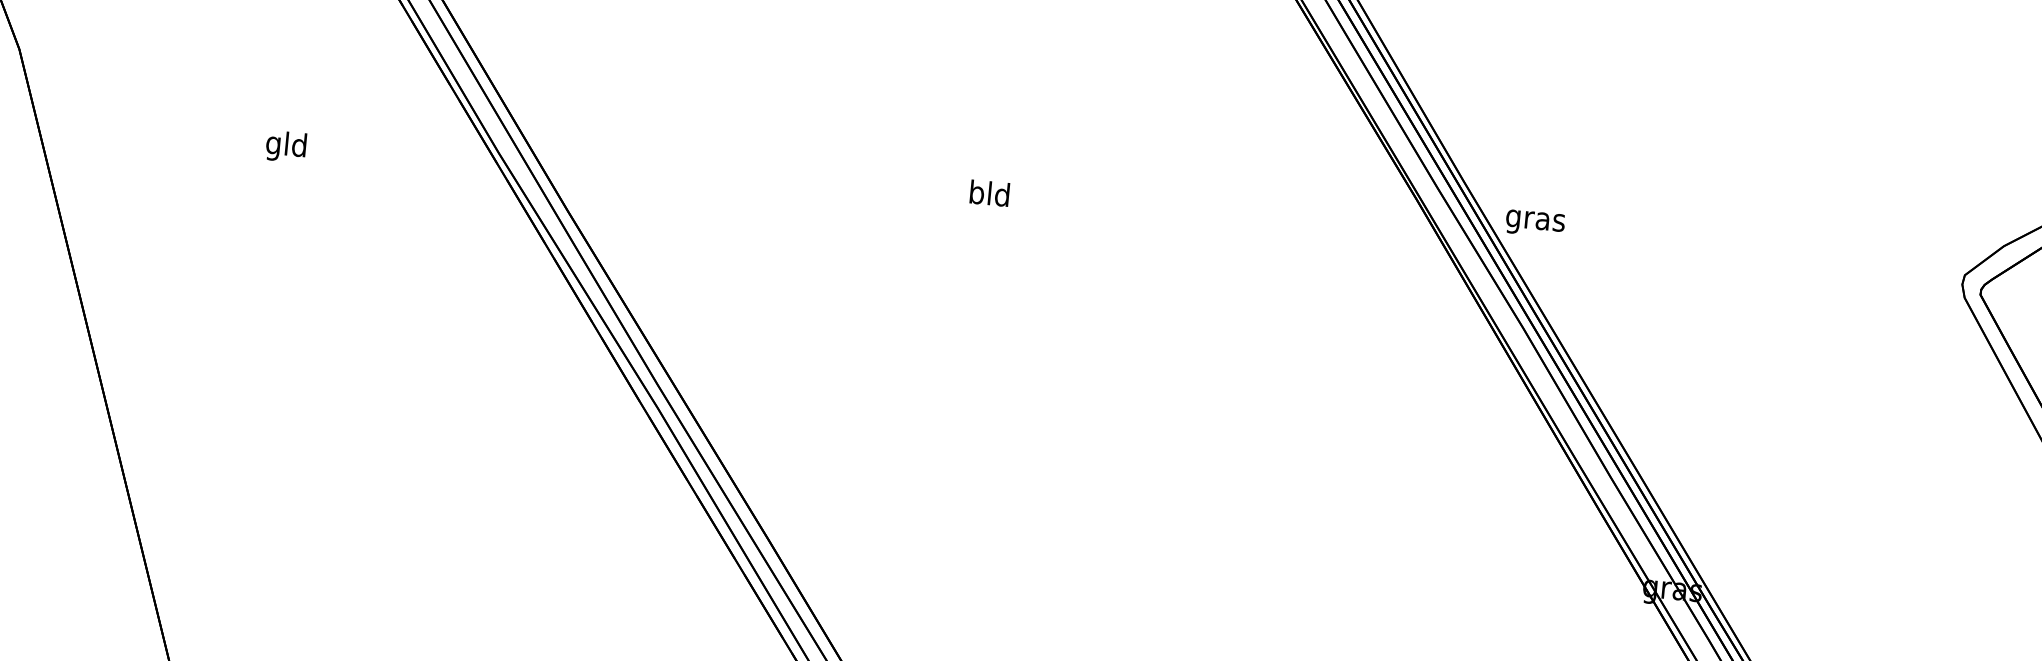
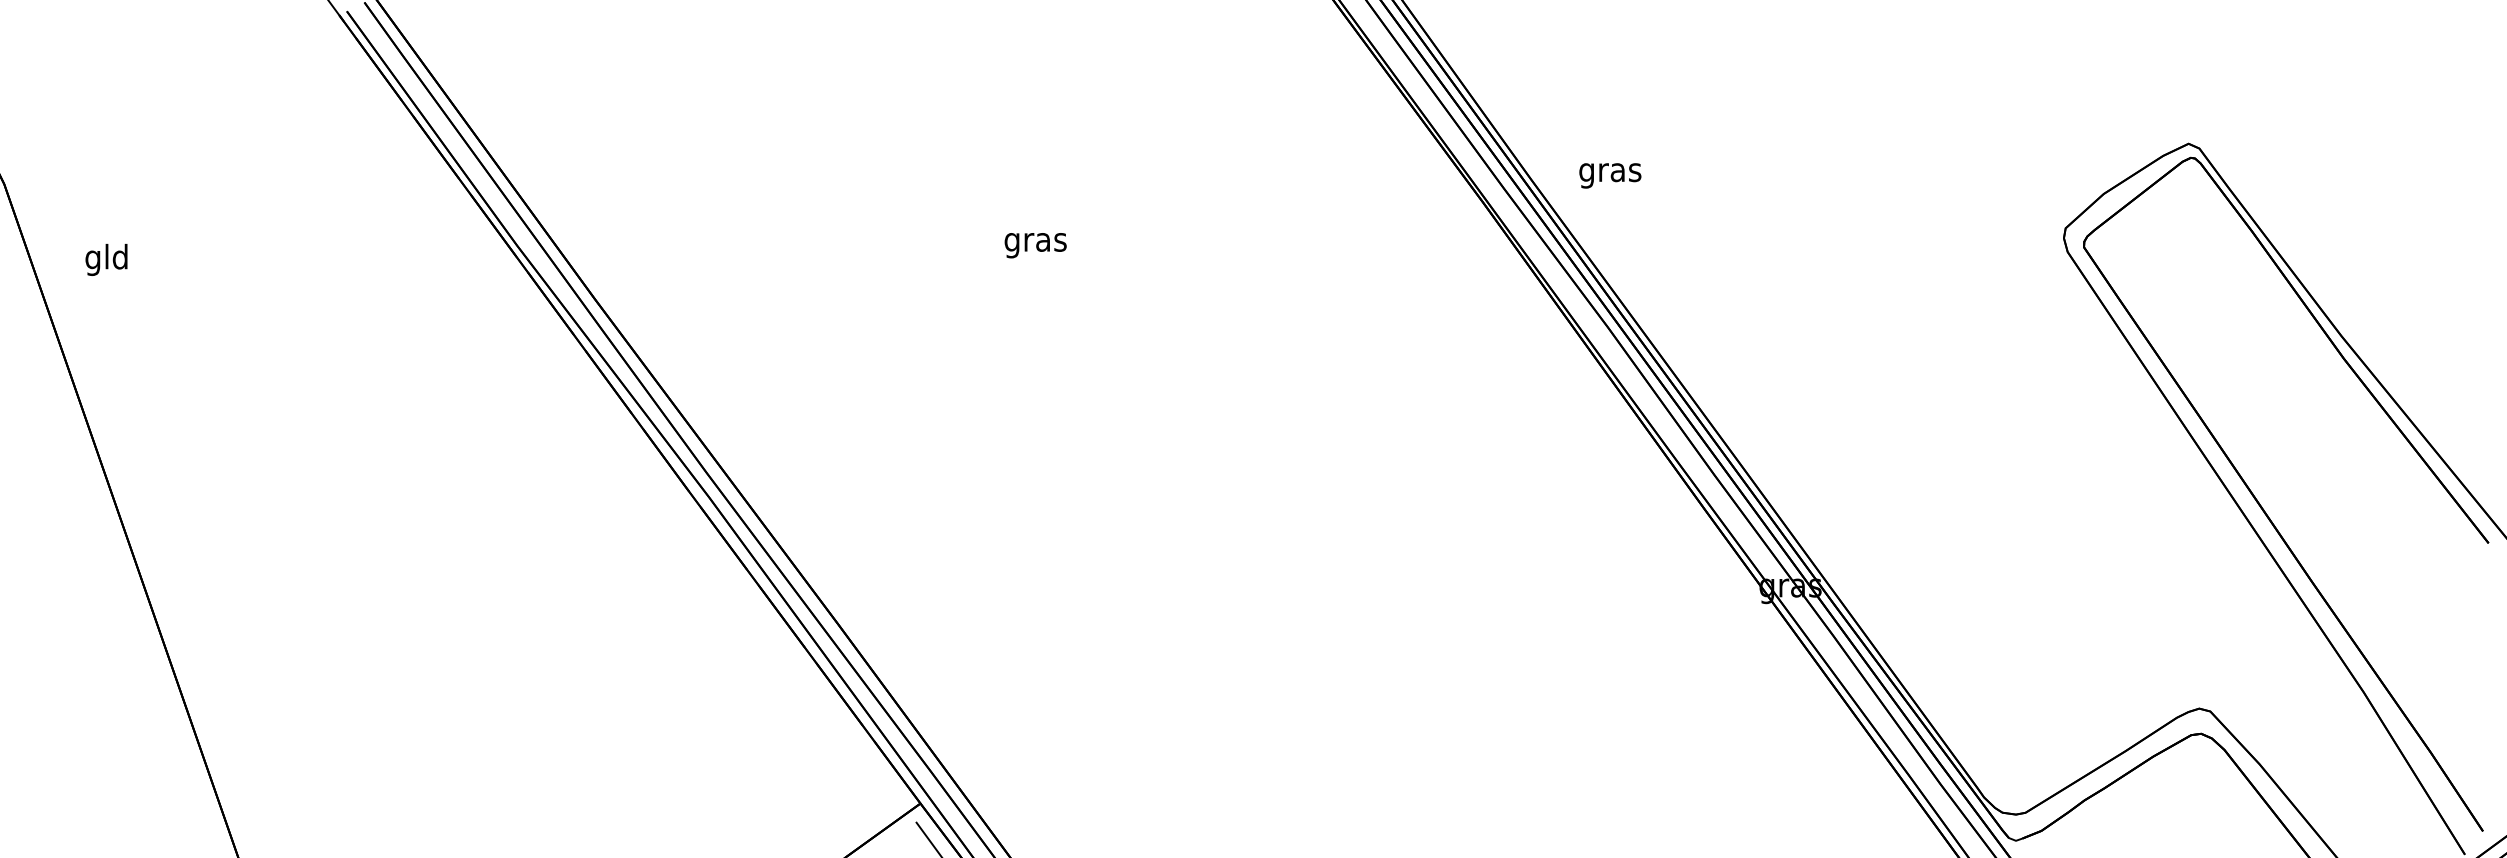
text: (286, 146) -> (106, 259), moved
text: (989, 196) -> (1035, 242), bld -> gras
text: (1535, 223) -> (1610, 175), moved

